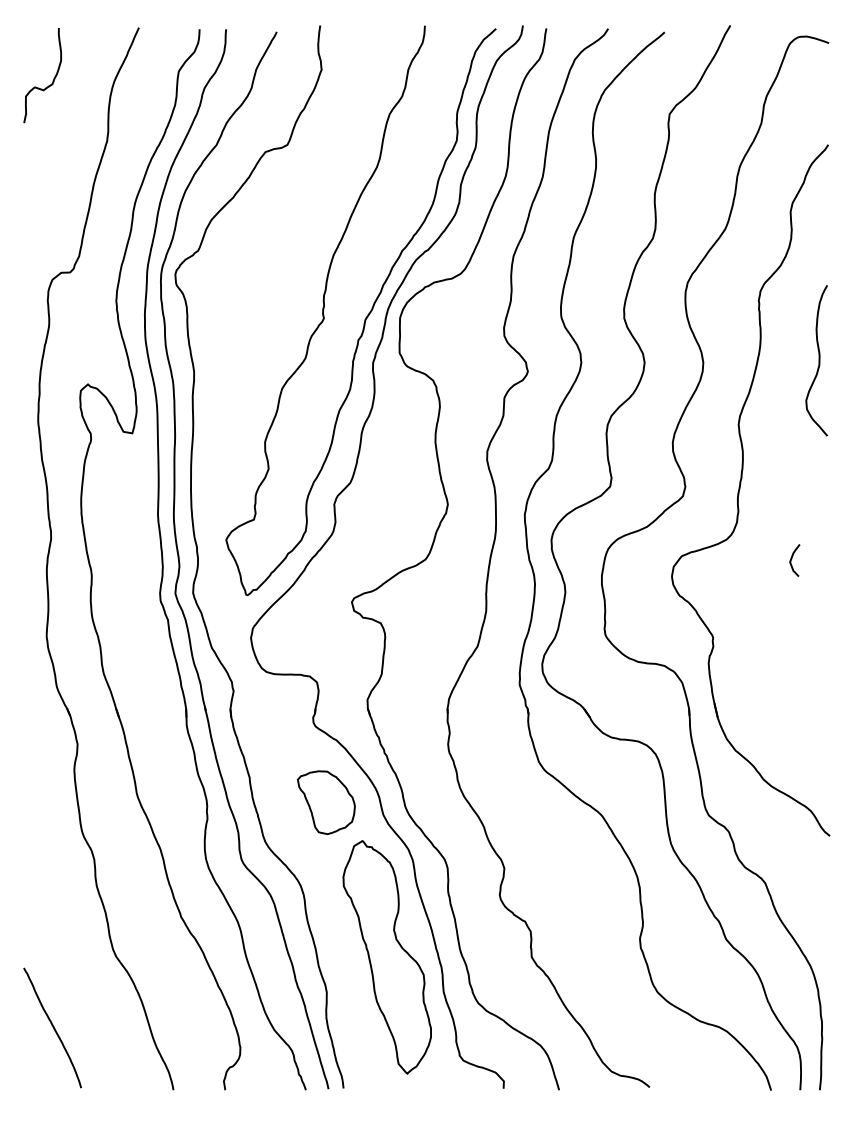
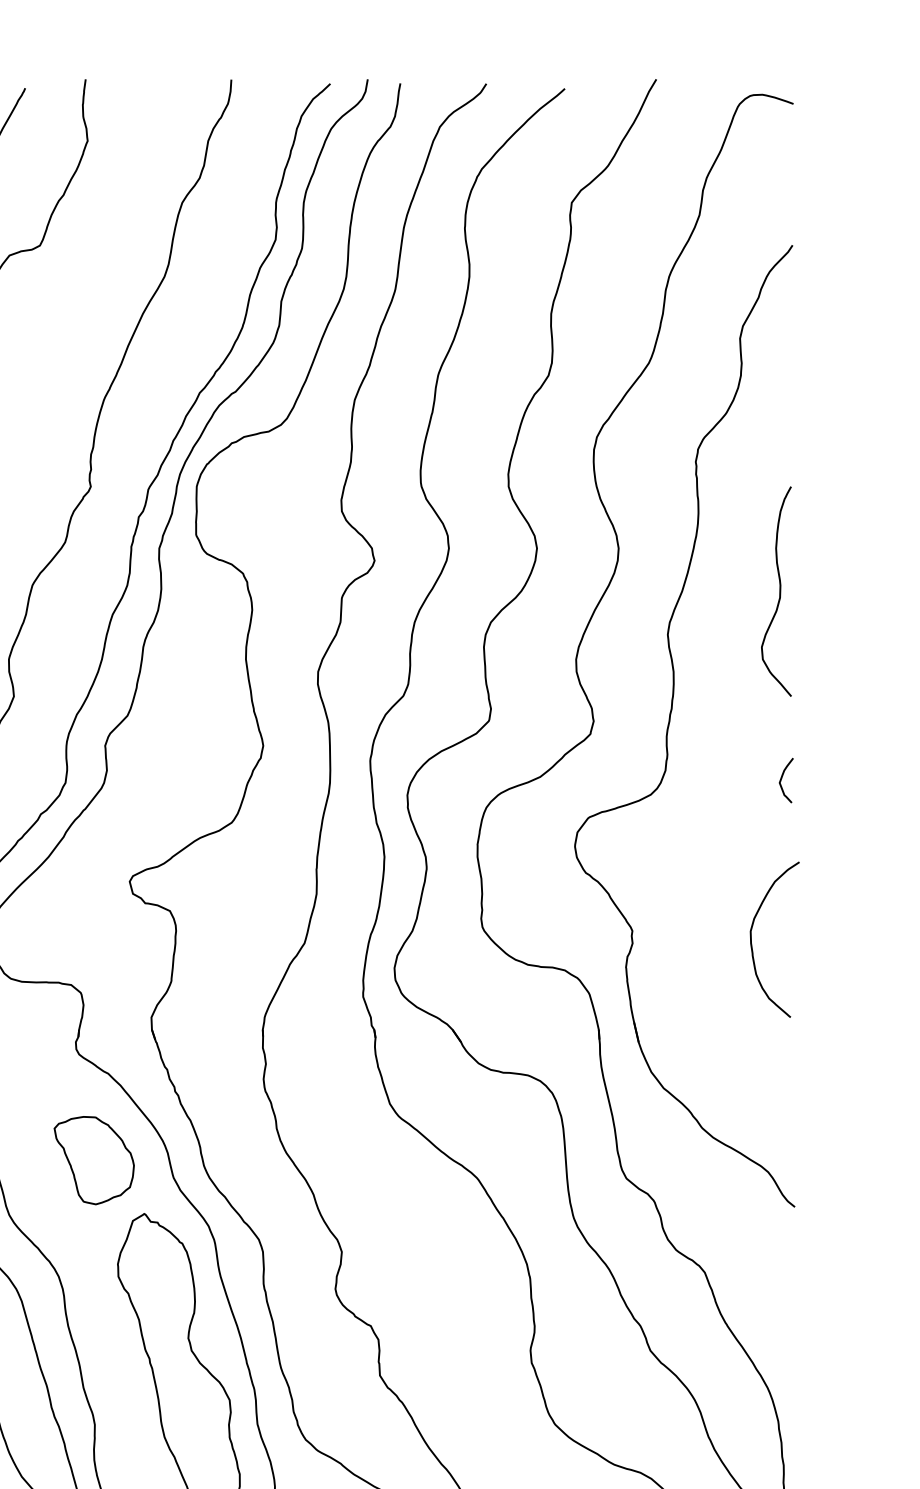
curve: (818, 360) -> (778, 591), moved
curve: (792, 558) -> (783, 777), moved
curve: (799, 643) -> (752, 939), added

